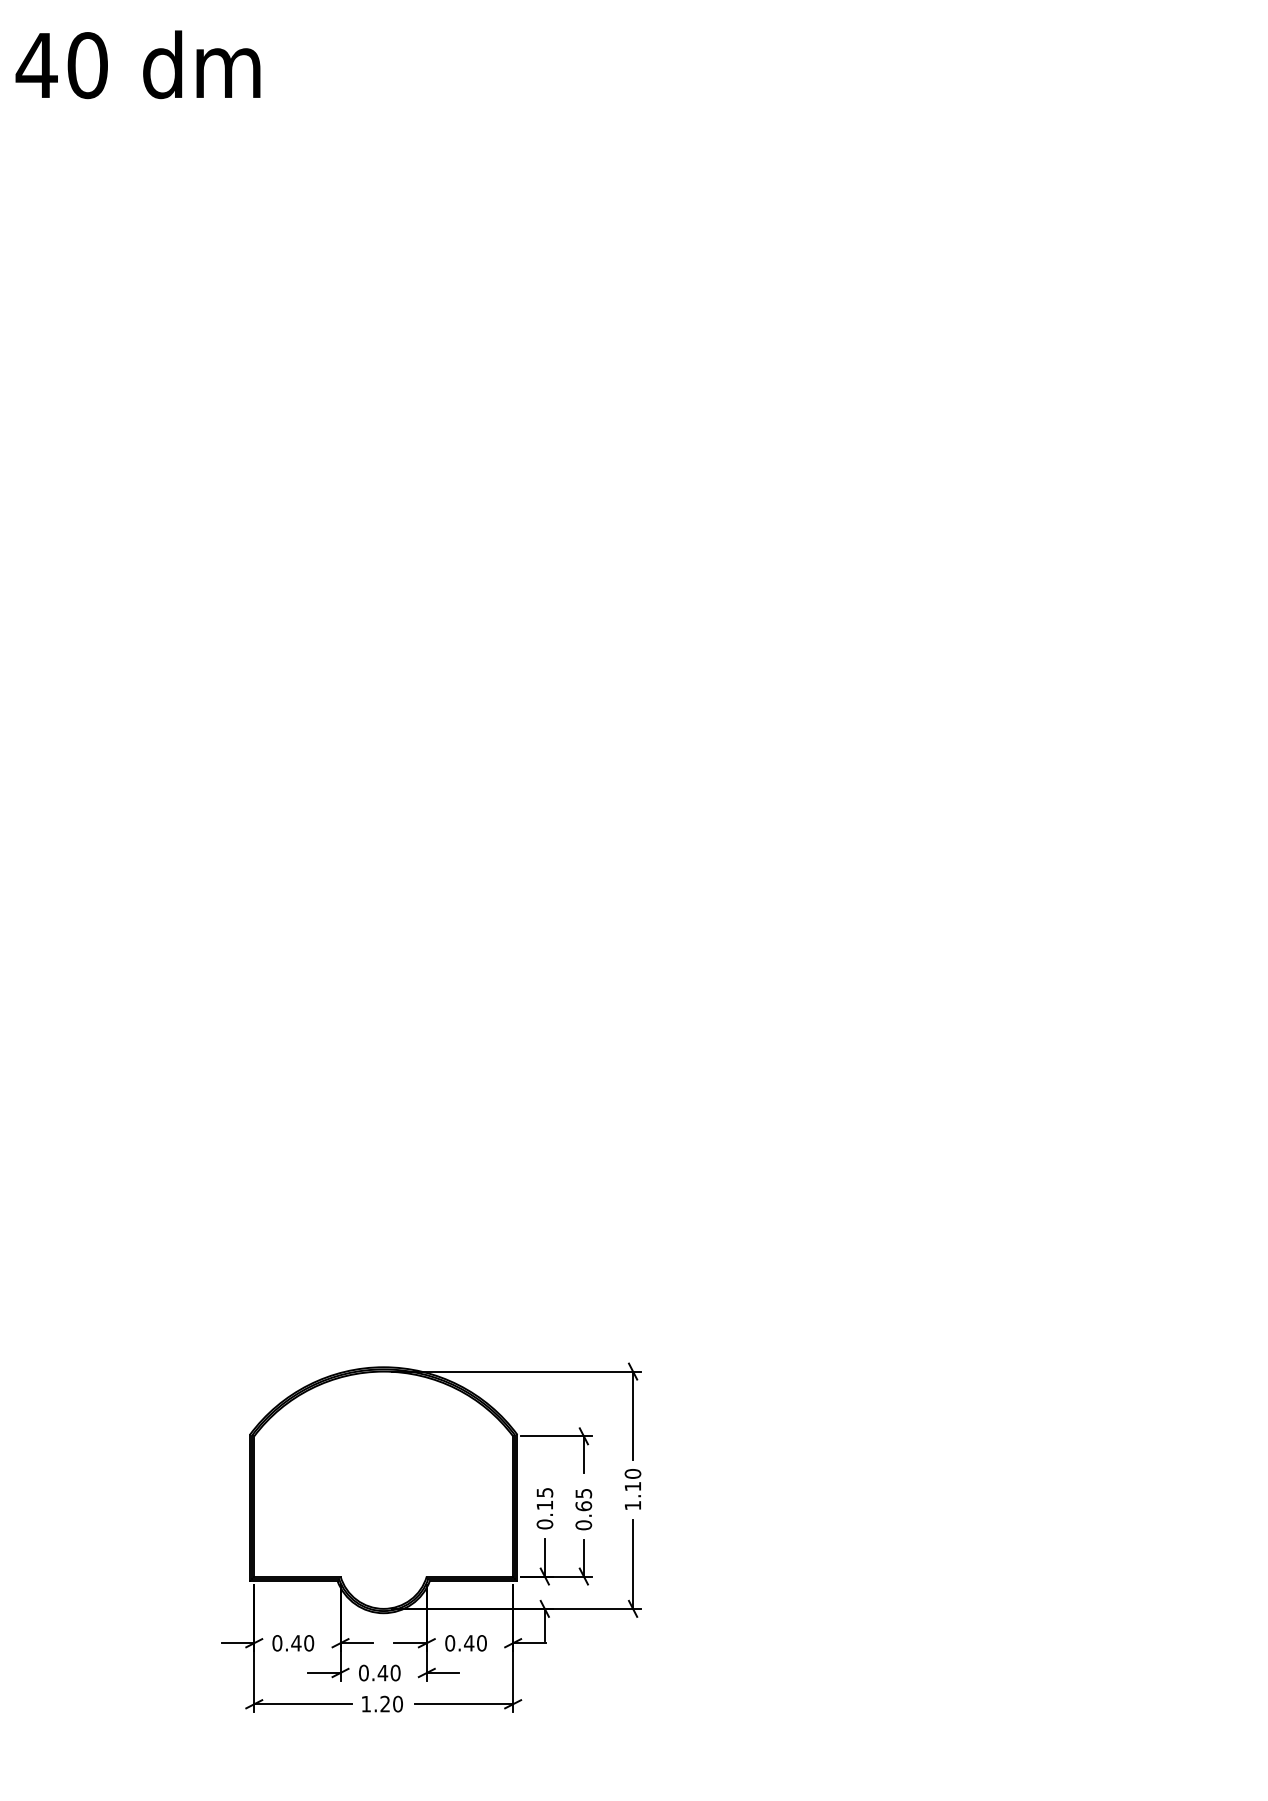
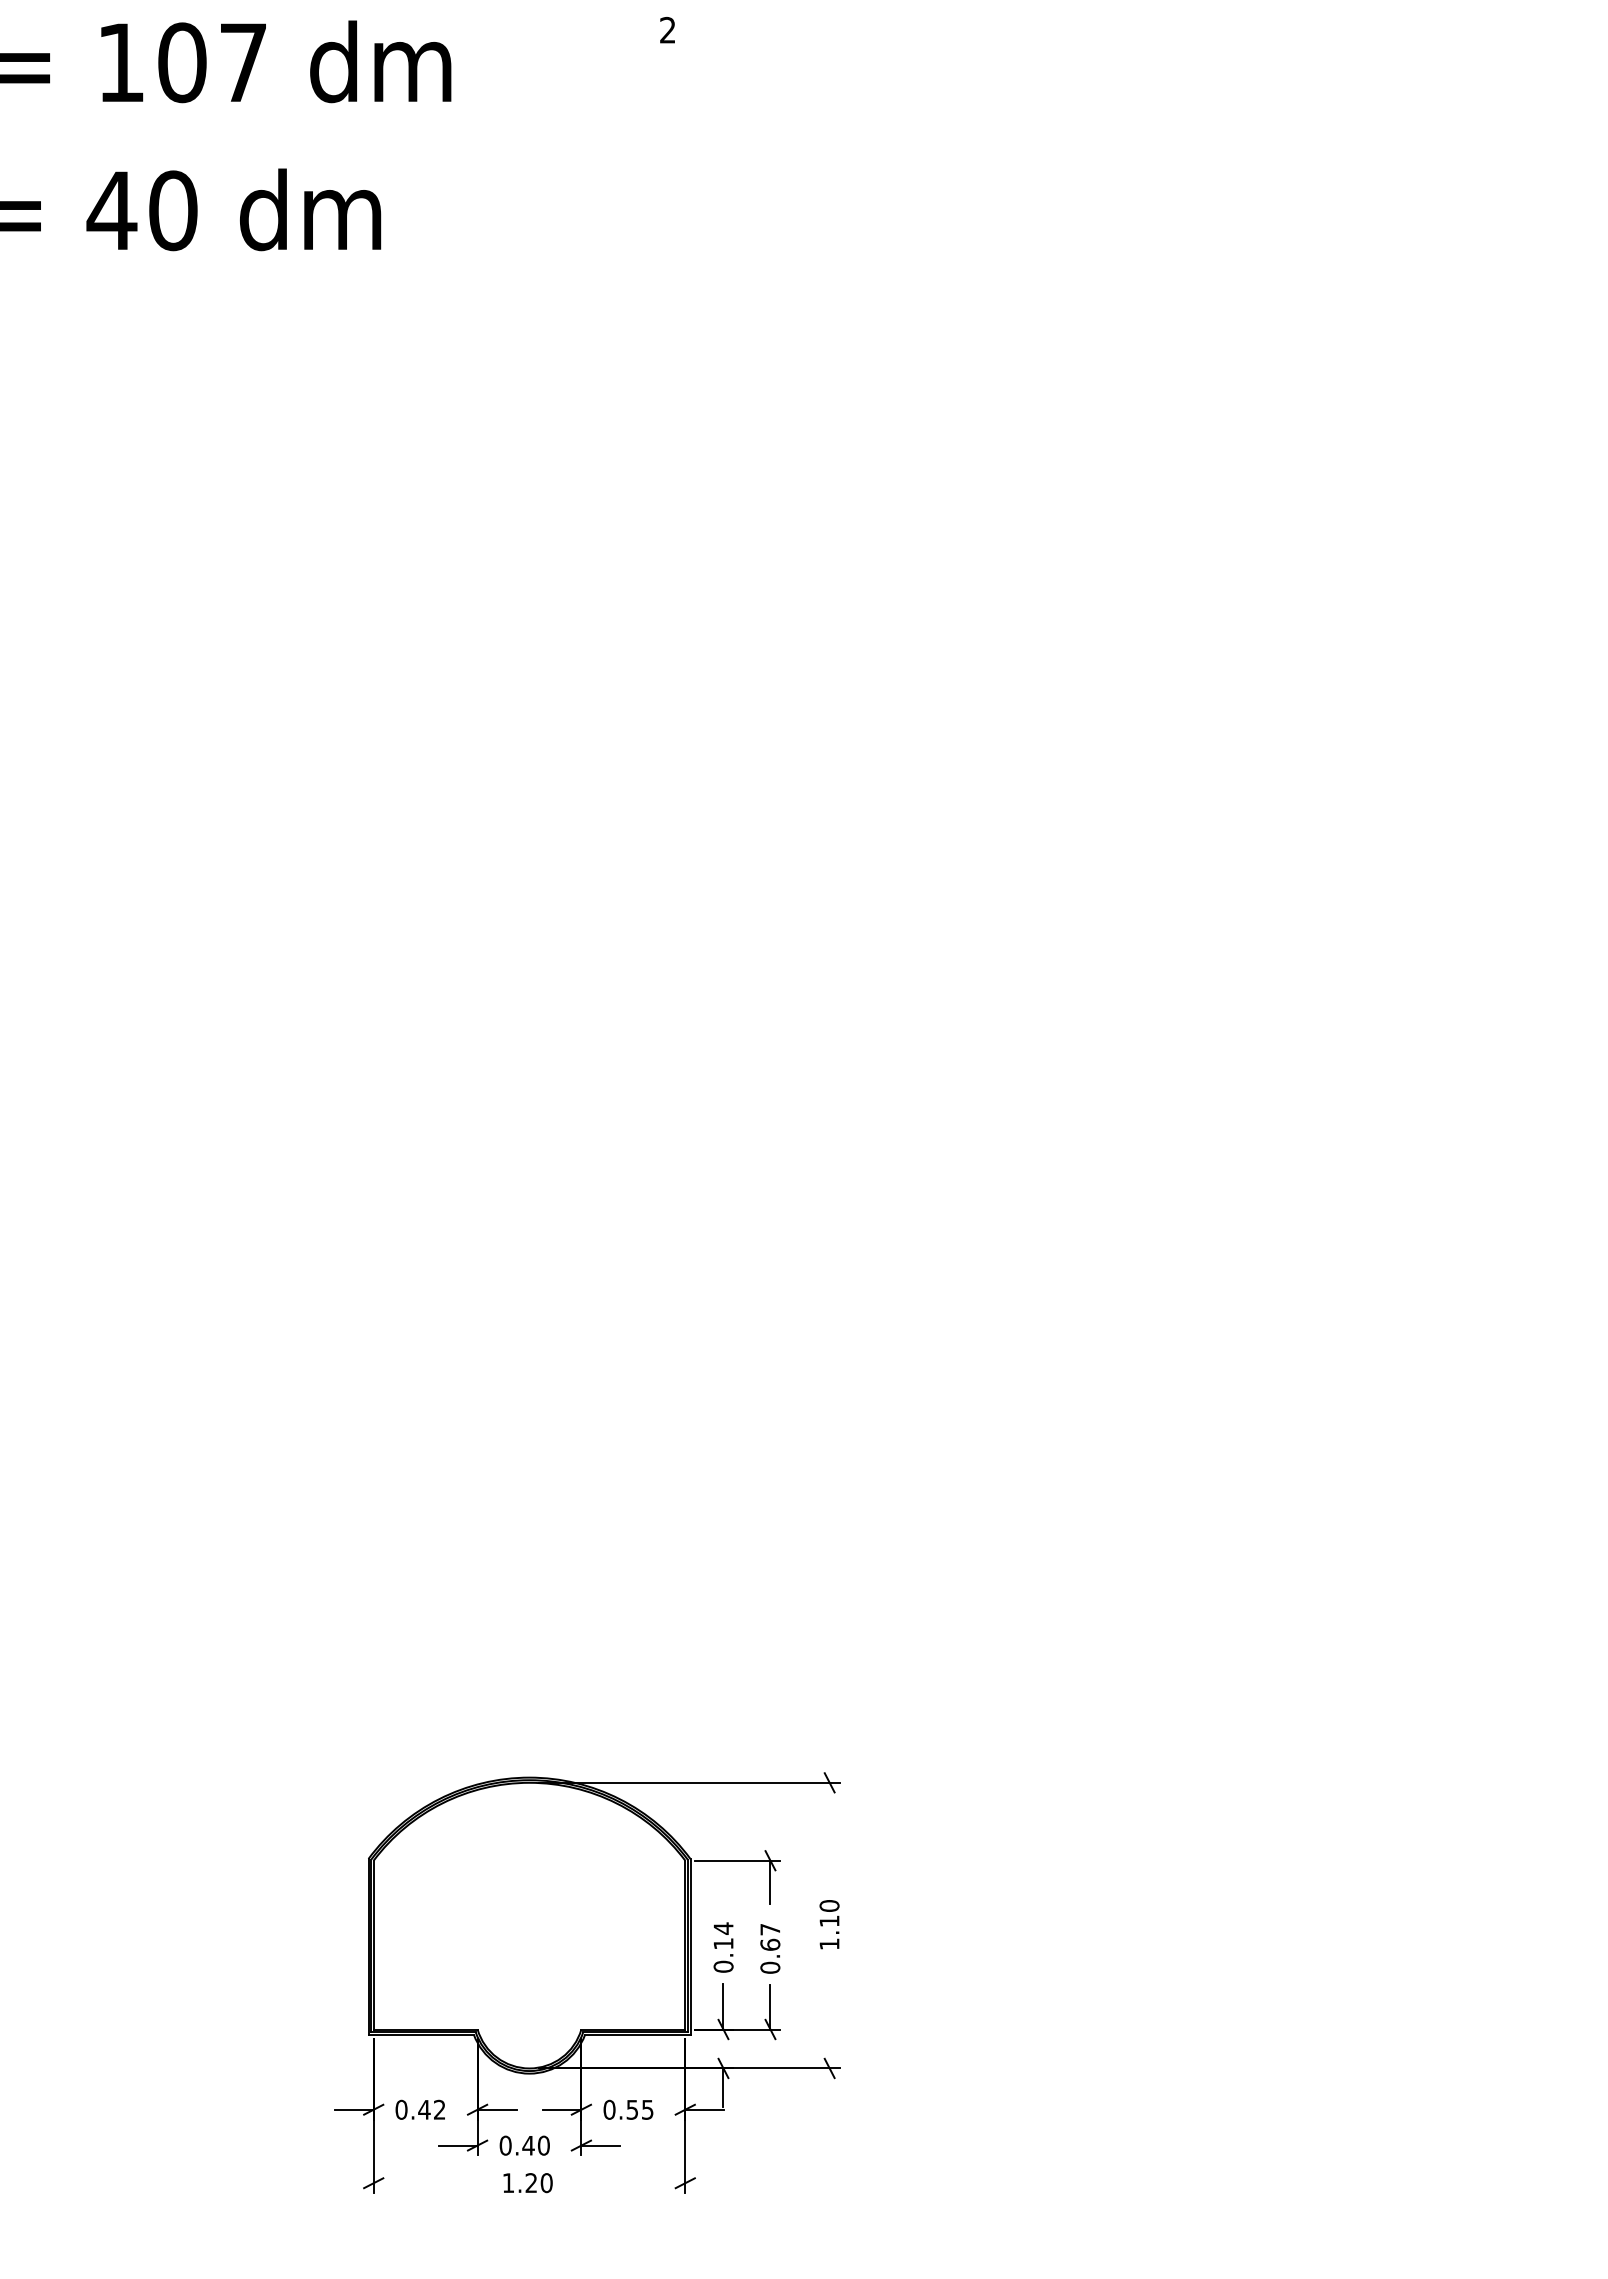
line: (632, 1415) -> (829, 1835), removed
text: (544, 1492) -> (723, 1928), 0.15 -> 0.14
text: (583, 1493) -> (770, 1929), 0.65 -> 0.67
line: (632, 1564) -> (829, 2014), removed
text: (308, 1643) -> (439, 2109), 0.40 -> 0.42
text: (475, 1643) -> (639, 2109), 0.40 -> 0.55
line: (303, 1704) -> (432, 2183), removed
line: (464, 1704) -> (626, 2183), removed

